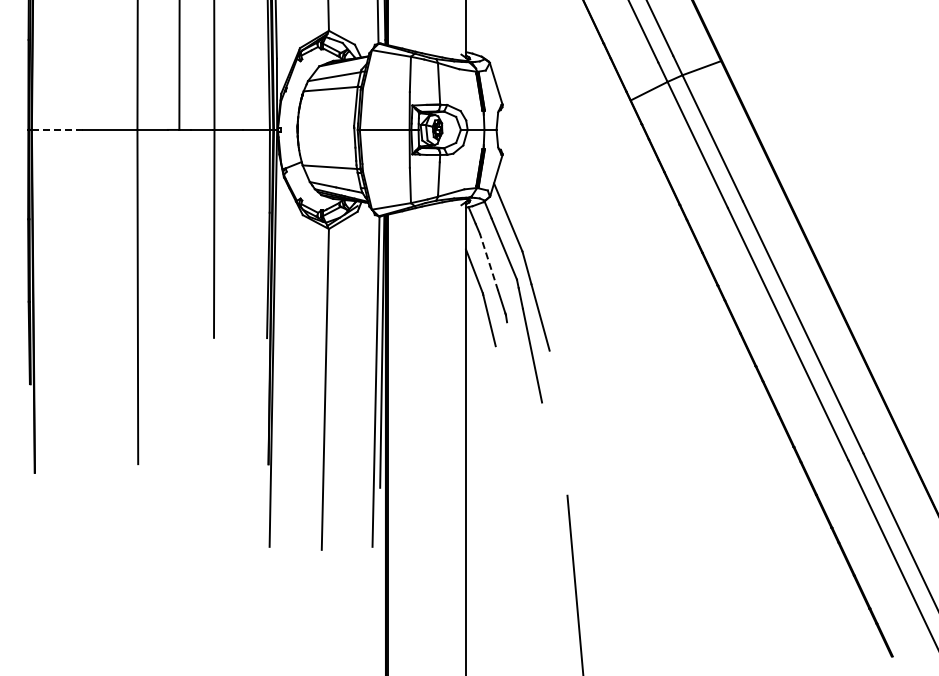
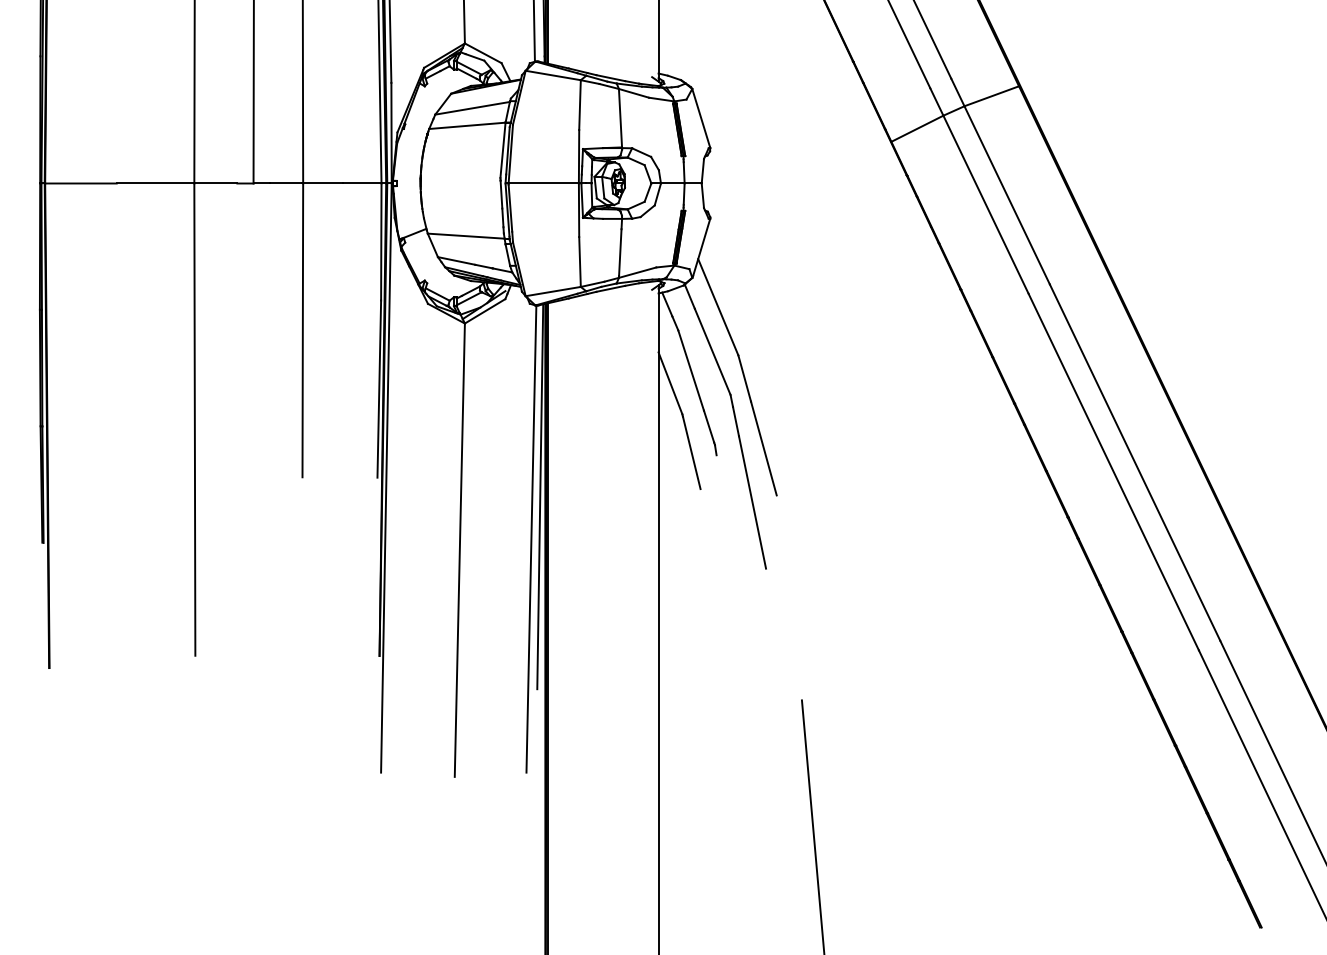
line: (57, 129) -> (81, 182), dashed -> solid
line: (489, 262) -> (691, 370), dashed -> solid

